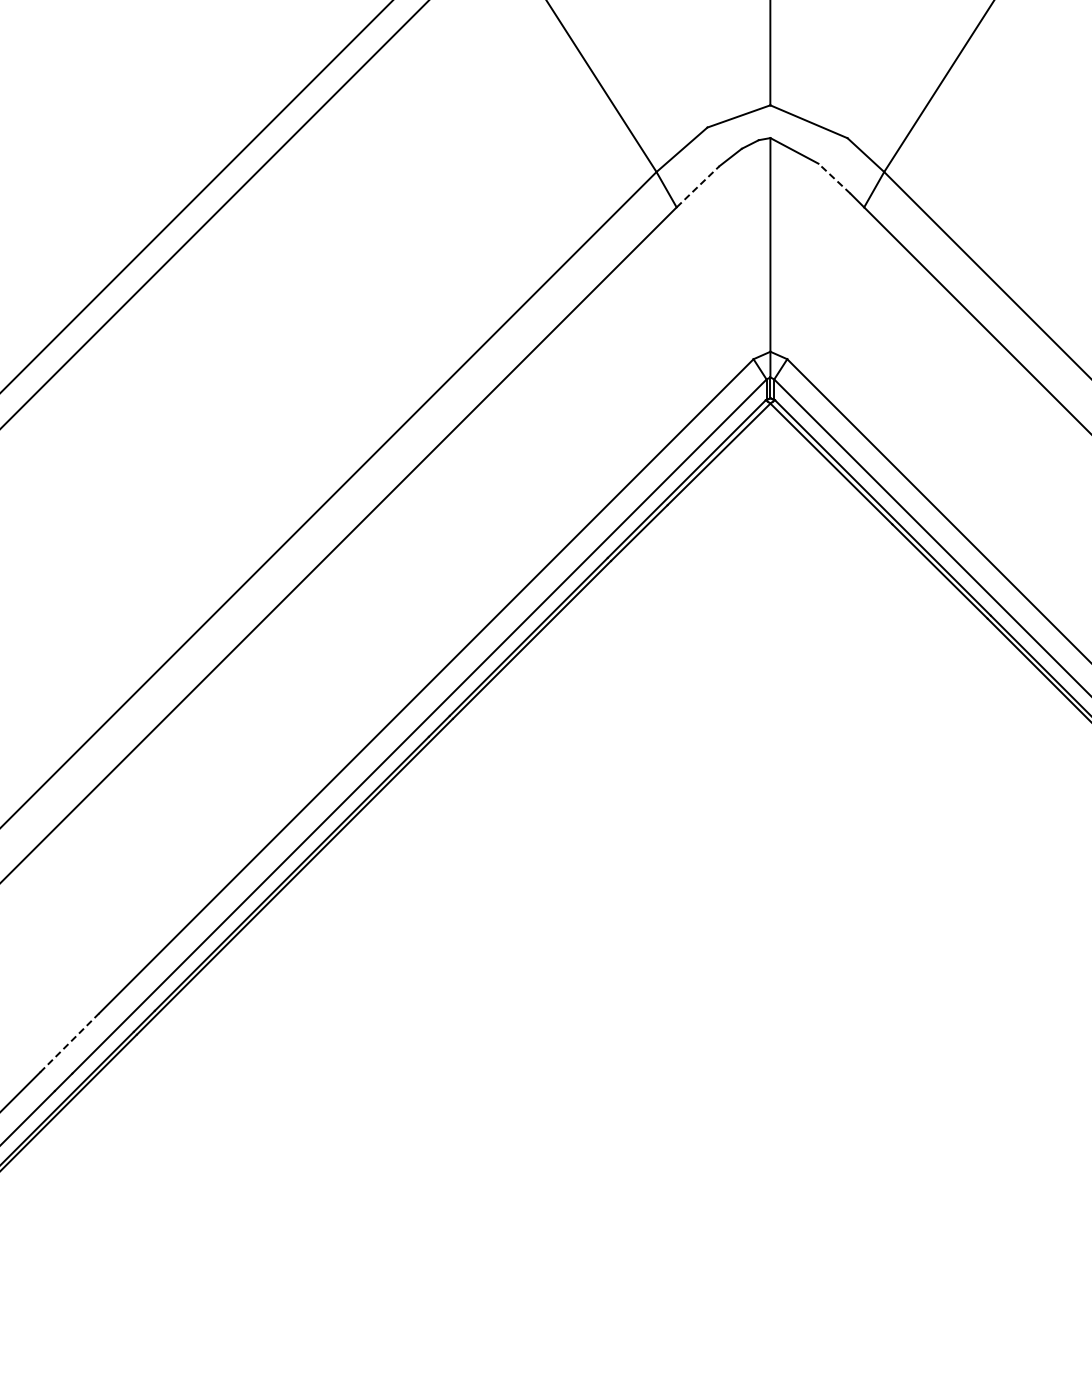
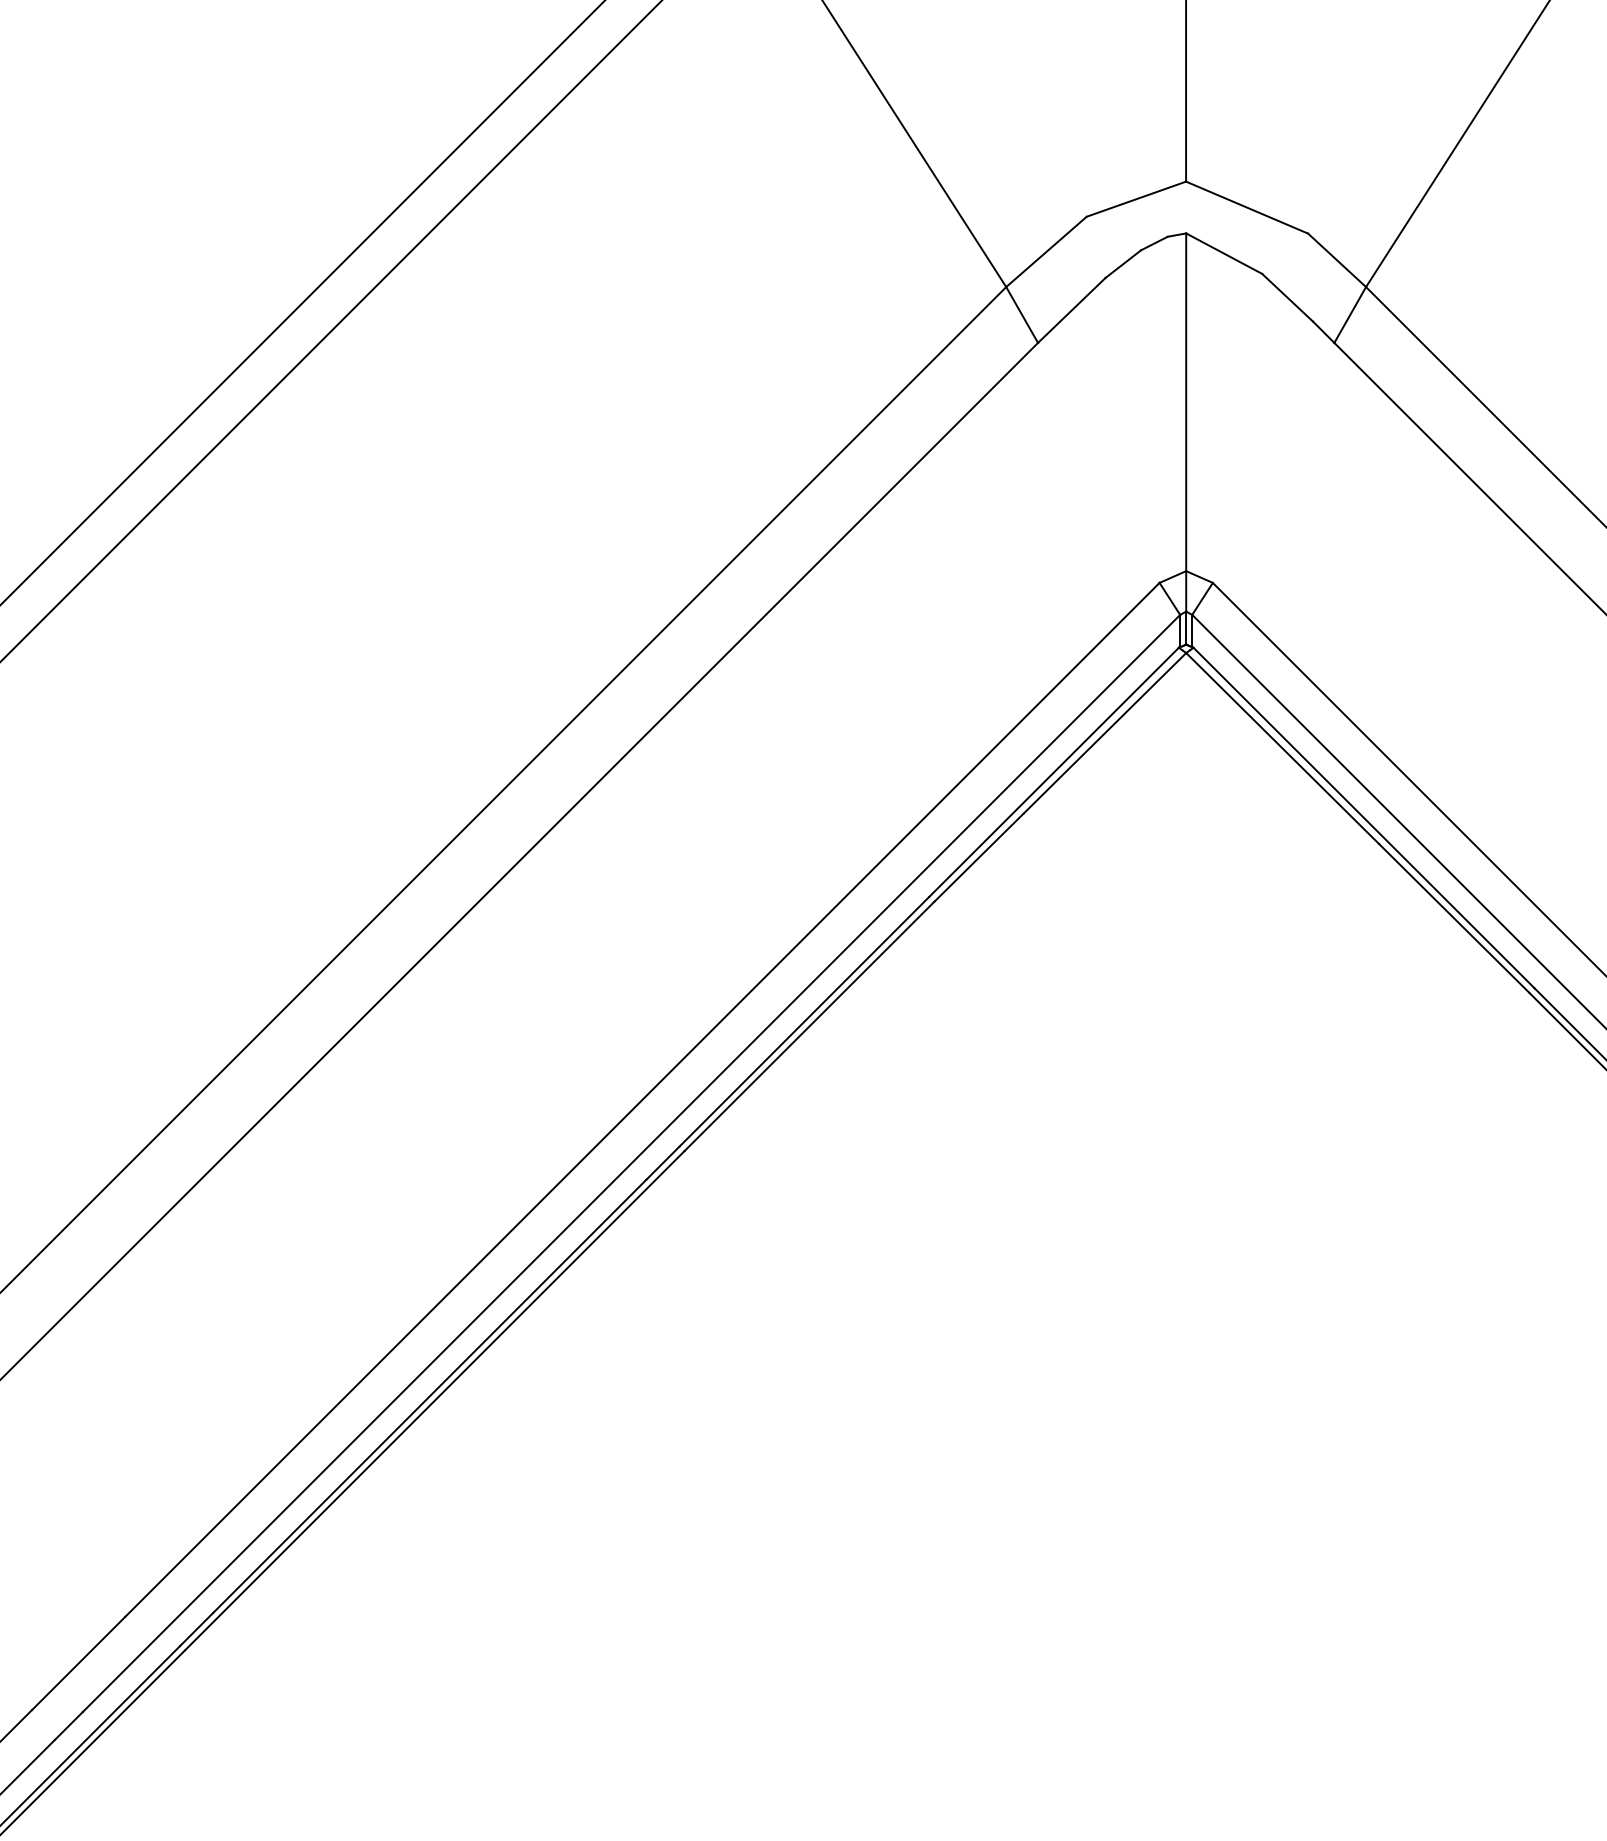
line: (834, 178) -> (1287, 297), dashed -> solid
line: (698, 186) -> (1072, 309), dashed -> solid
line: (69, 1042) -> (78, 1662), dashed -> solid

